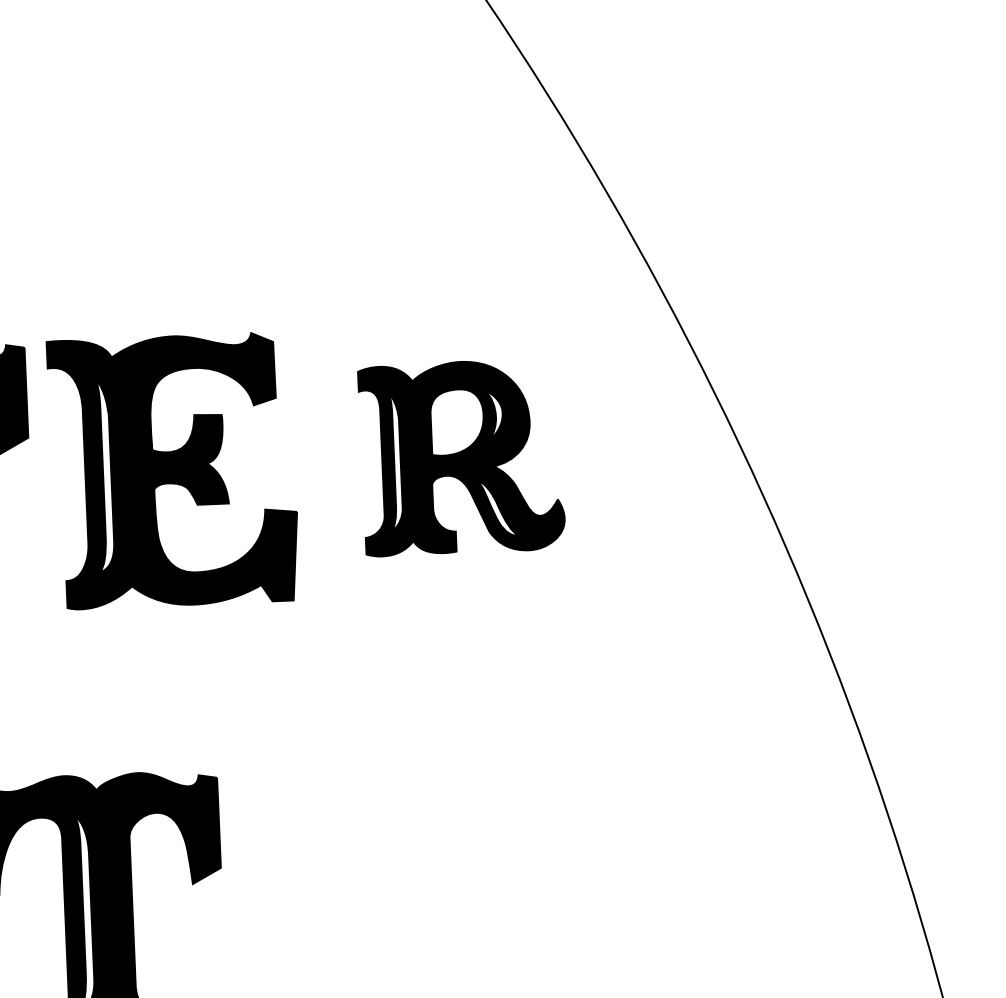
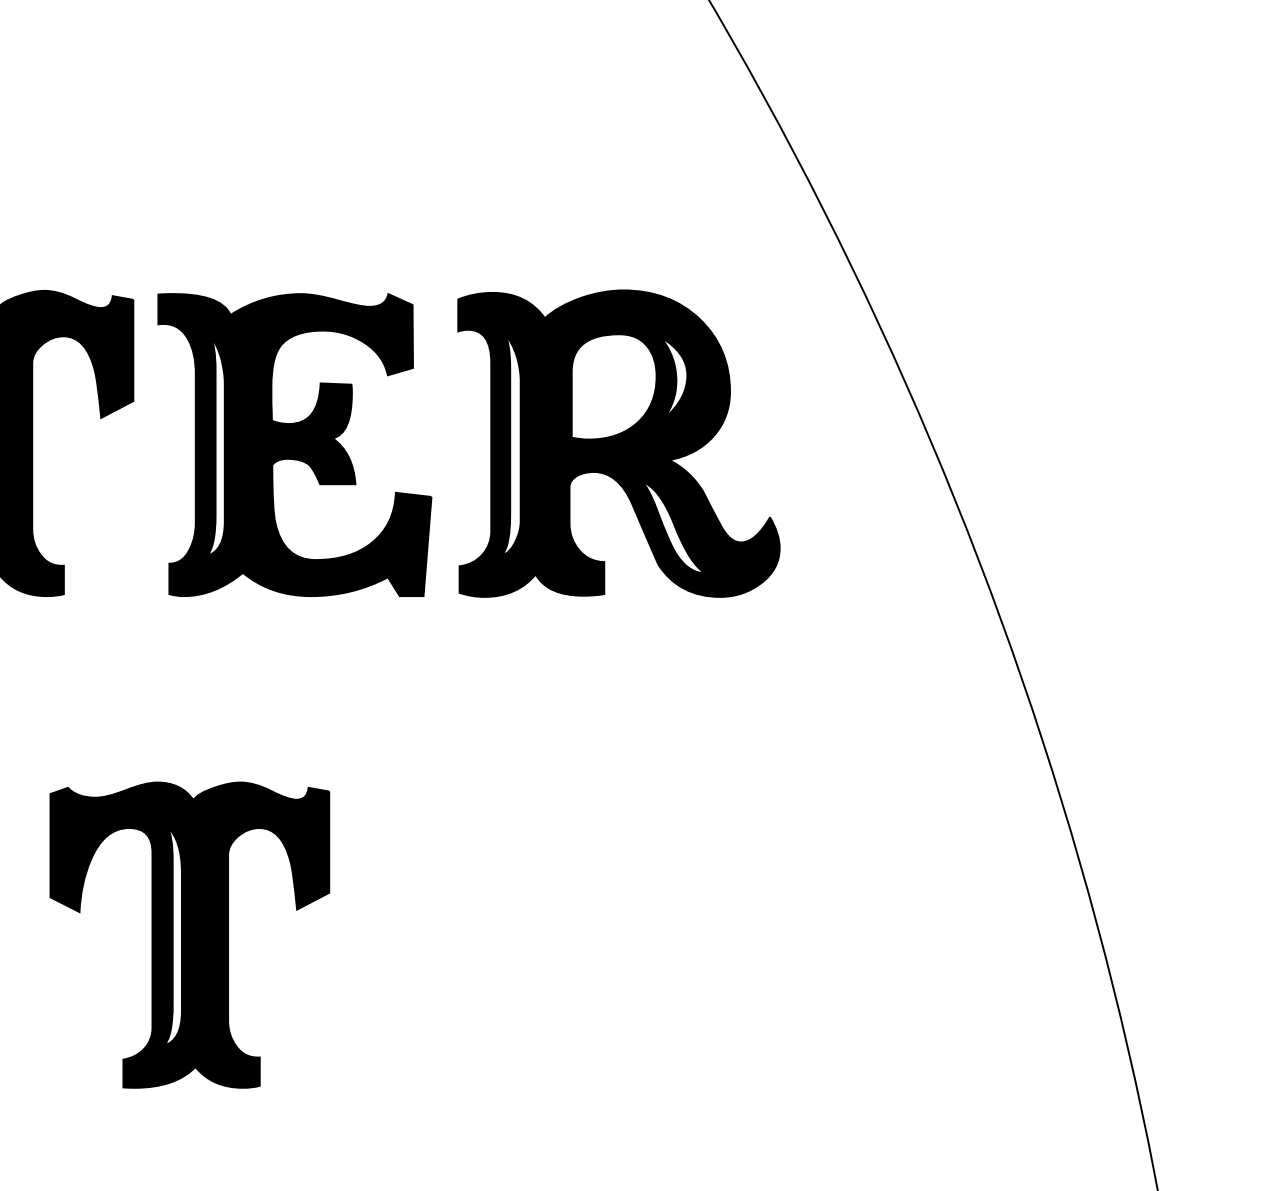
part: (461, 457) -> (618, 443), size x1.43

